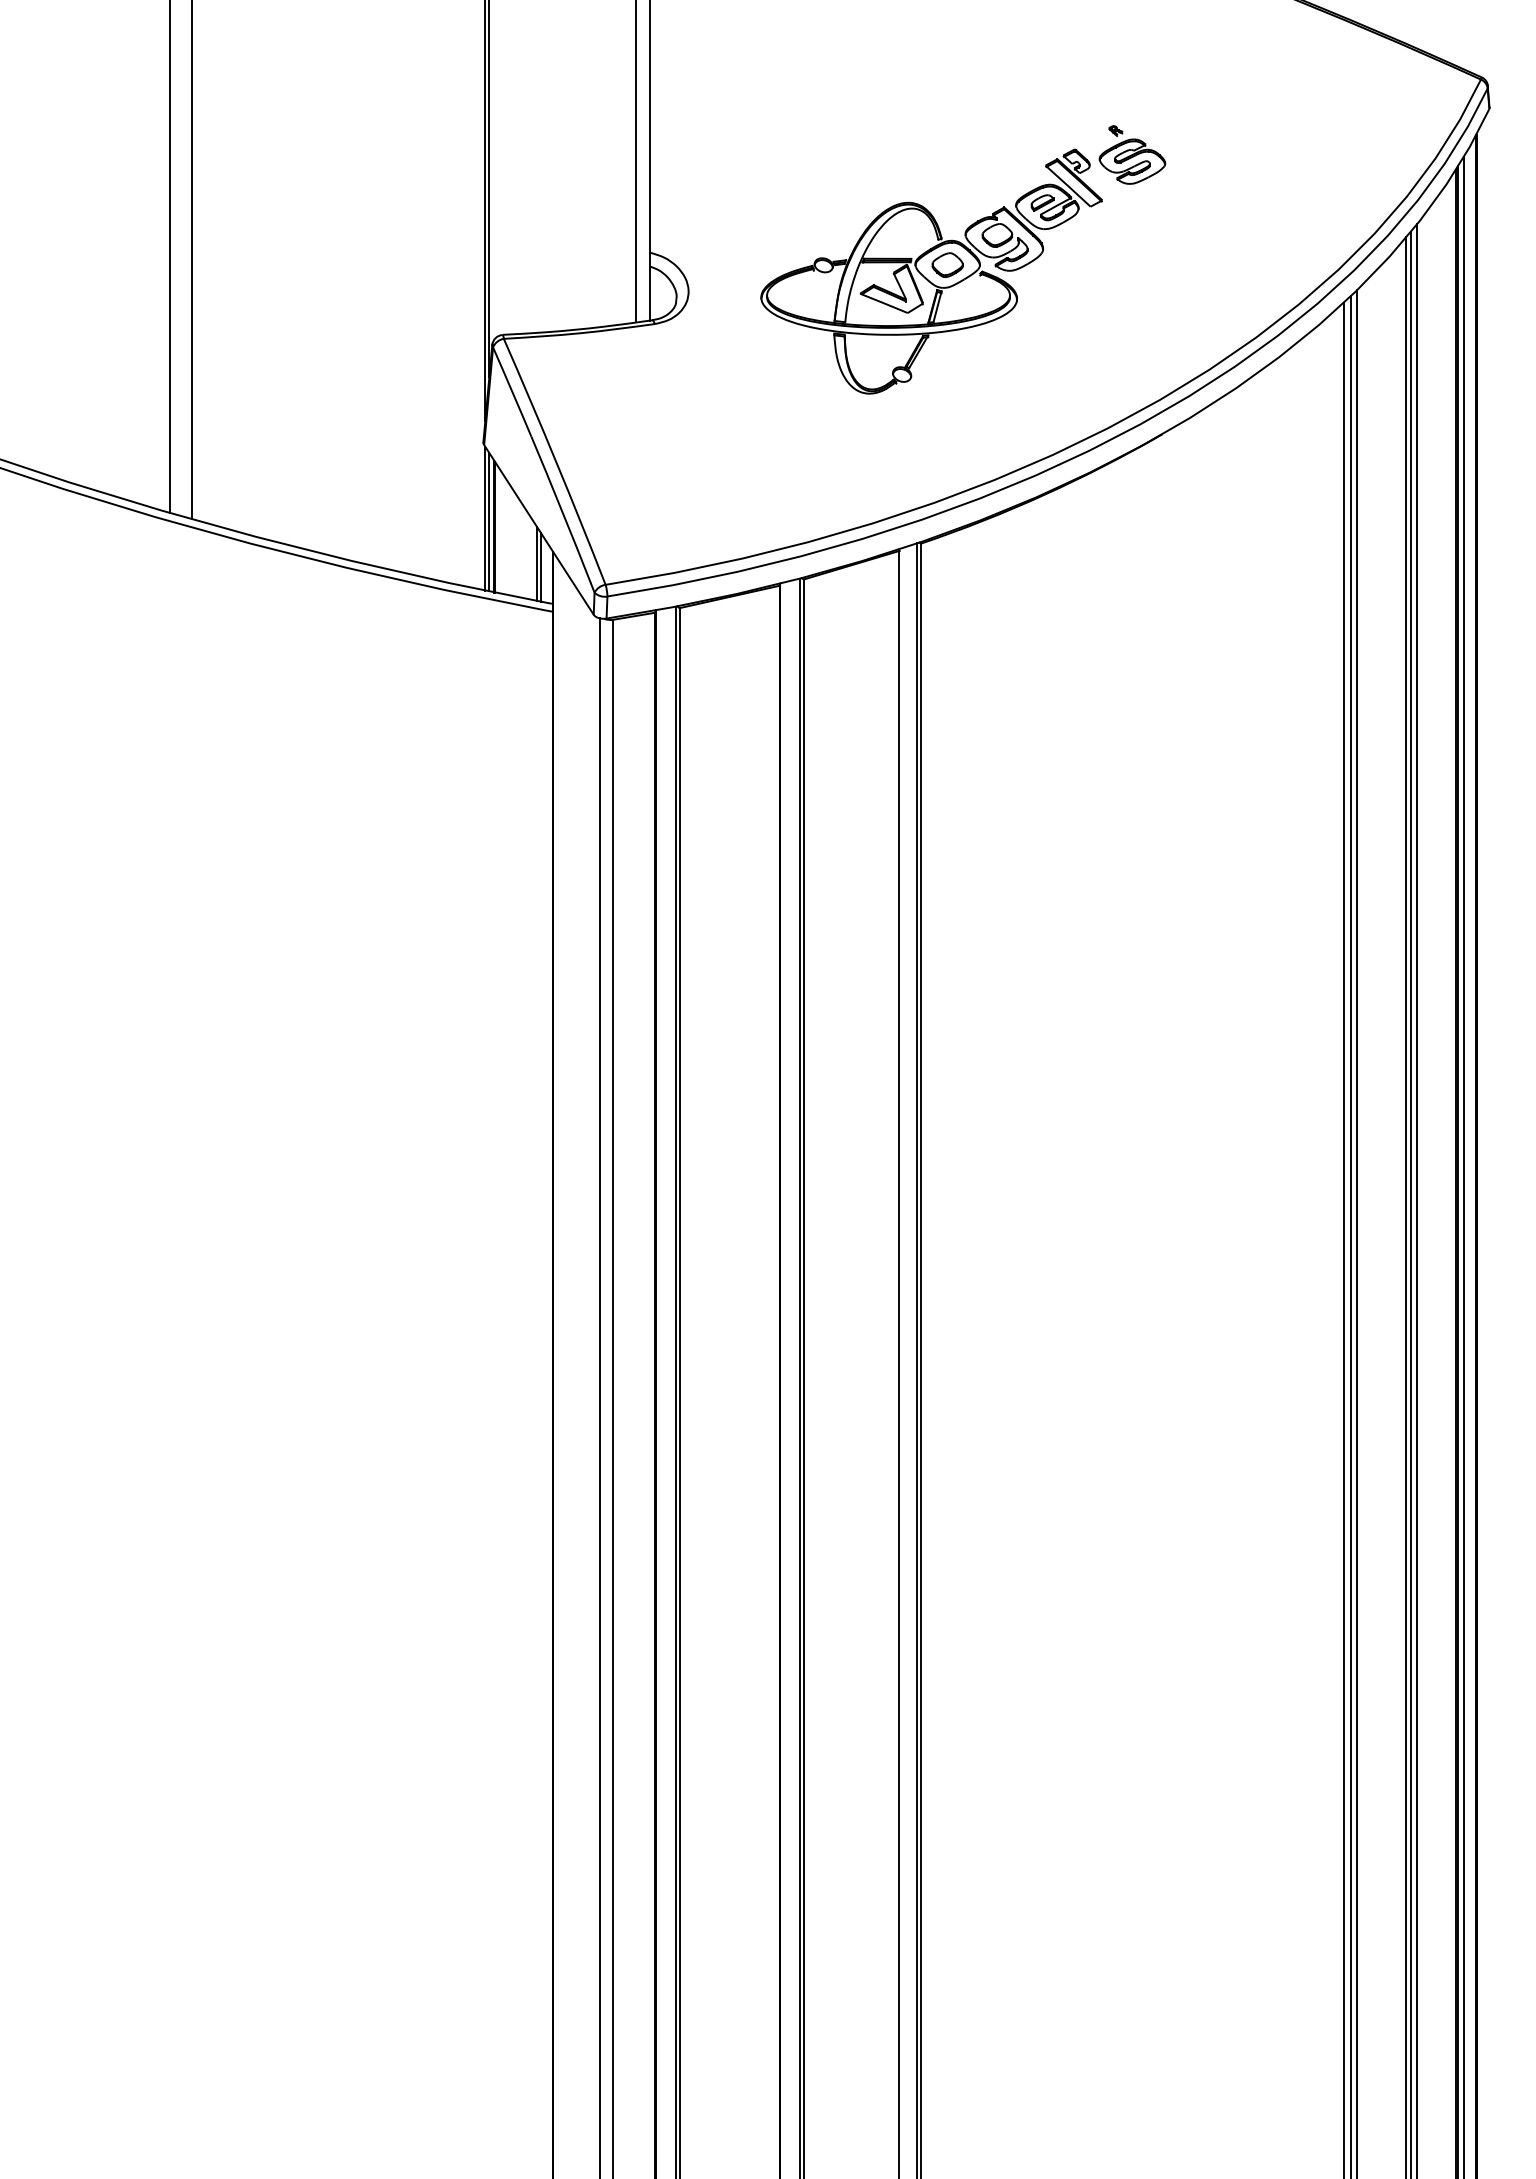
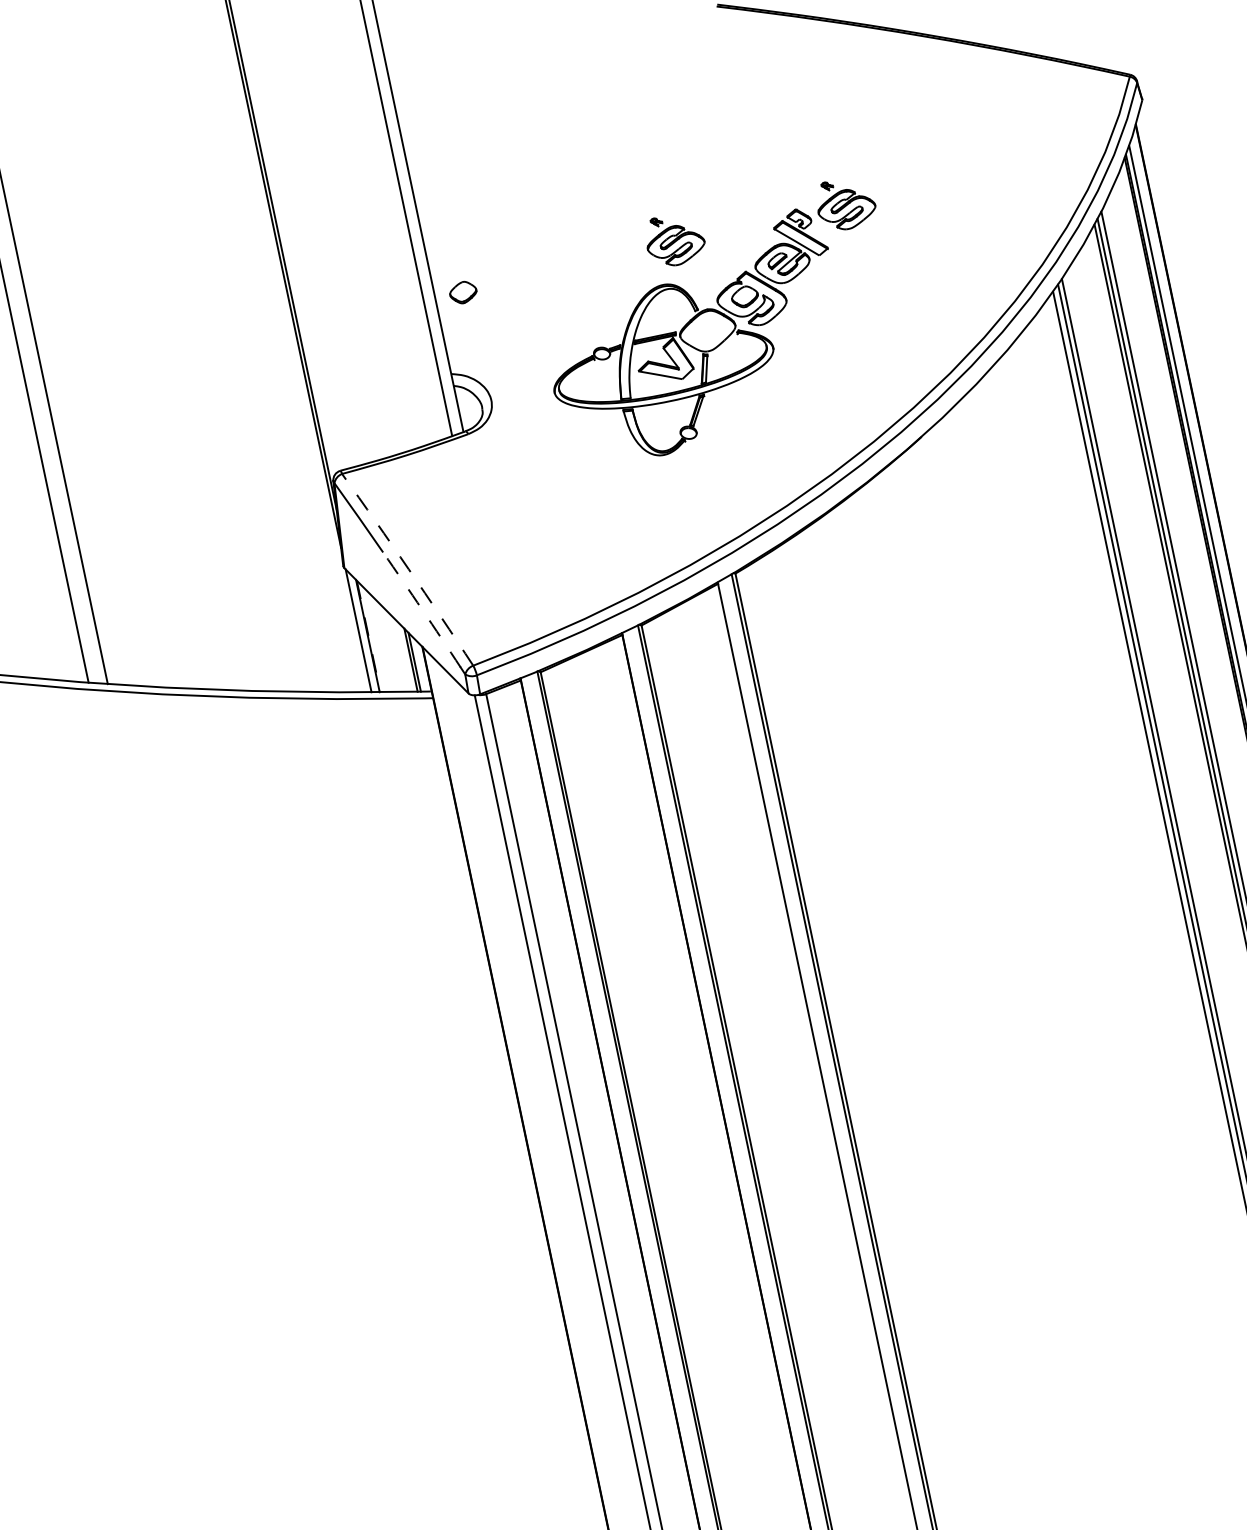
part: (932, 154) -> (674, 239), added
part: (947, 264) -> (463, 292), moved
arc: (556, 461) -> (409, 569), solid -> dashed
arc: (561, 510) -> (422, 610), solid -> dashed
line: (489, 522) -> (362, 633), removed
line: (495, 527) -> (368, 636), solid -> dashed

